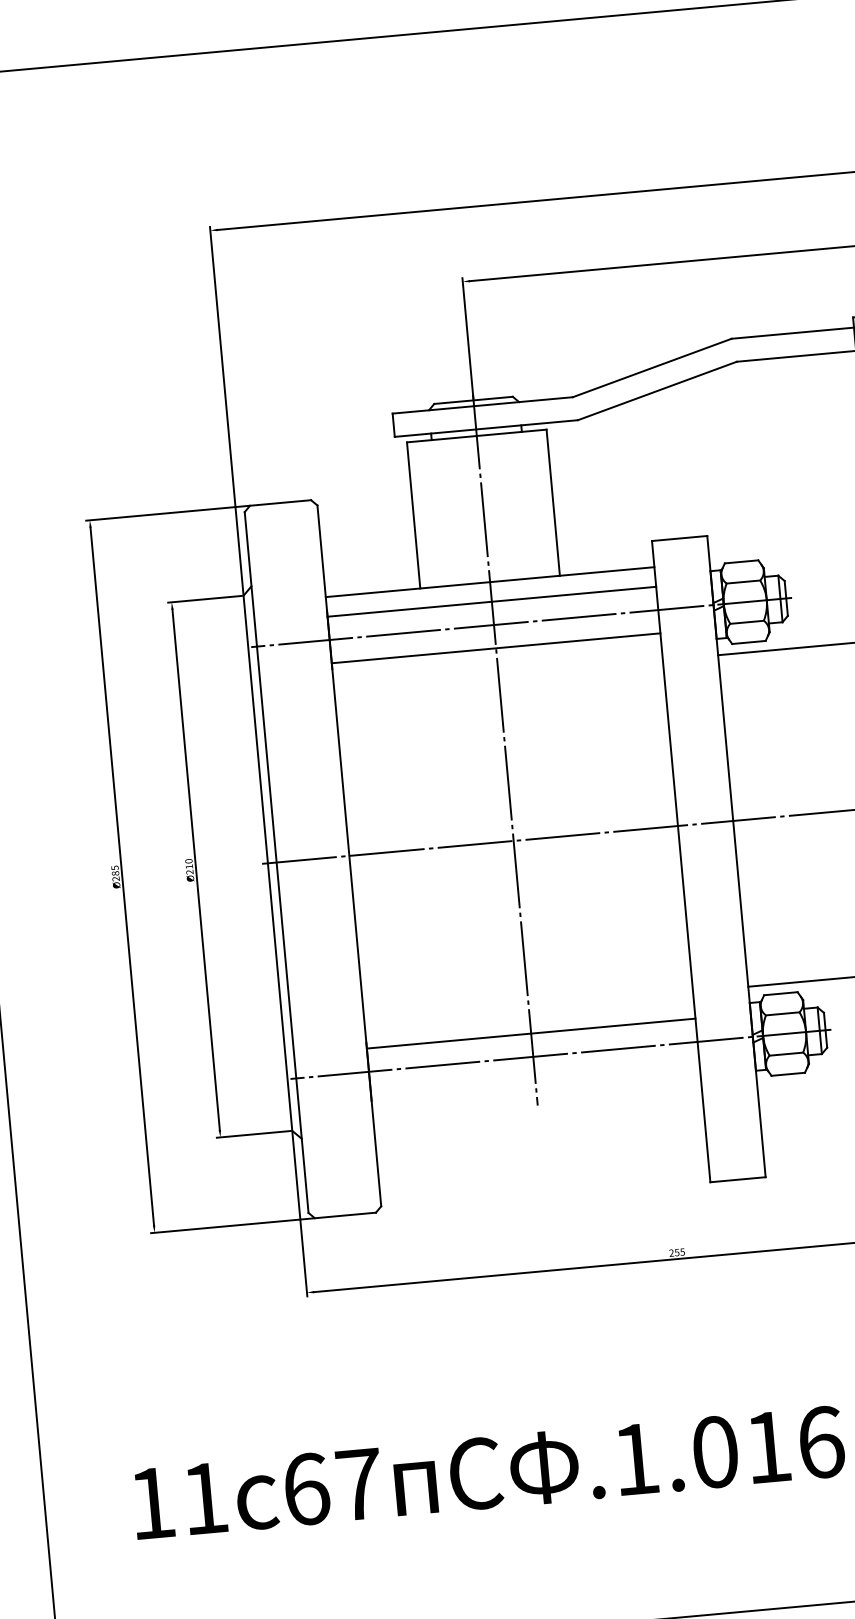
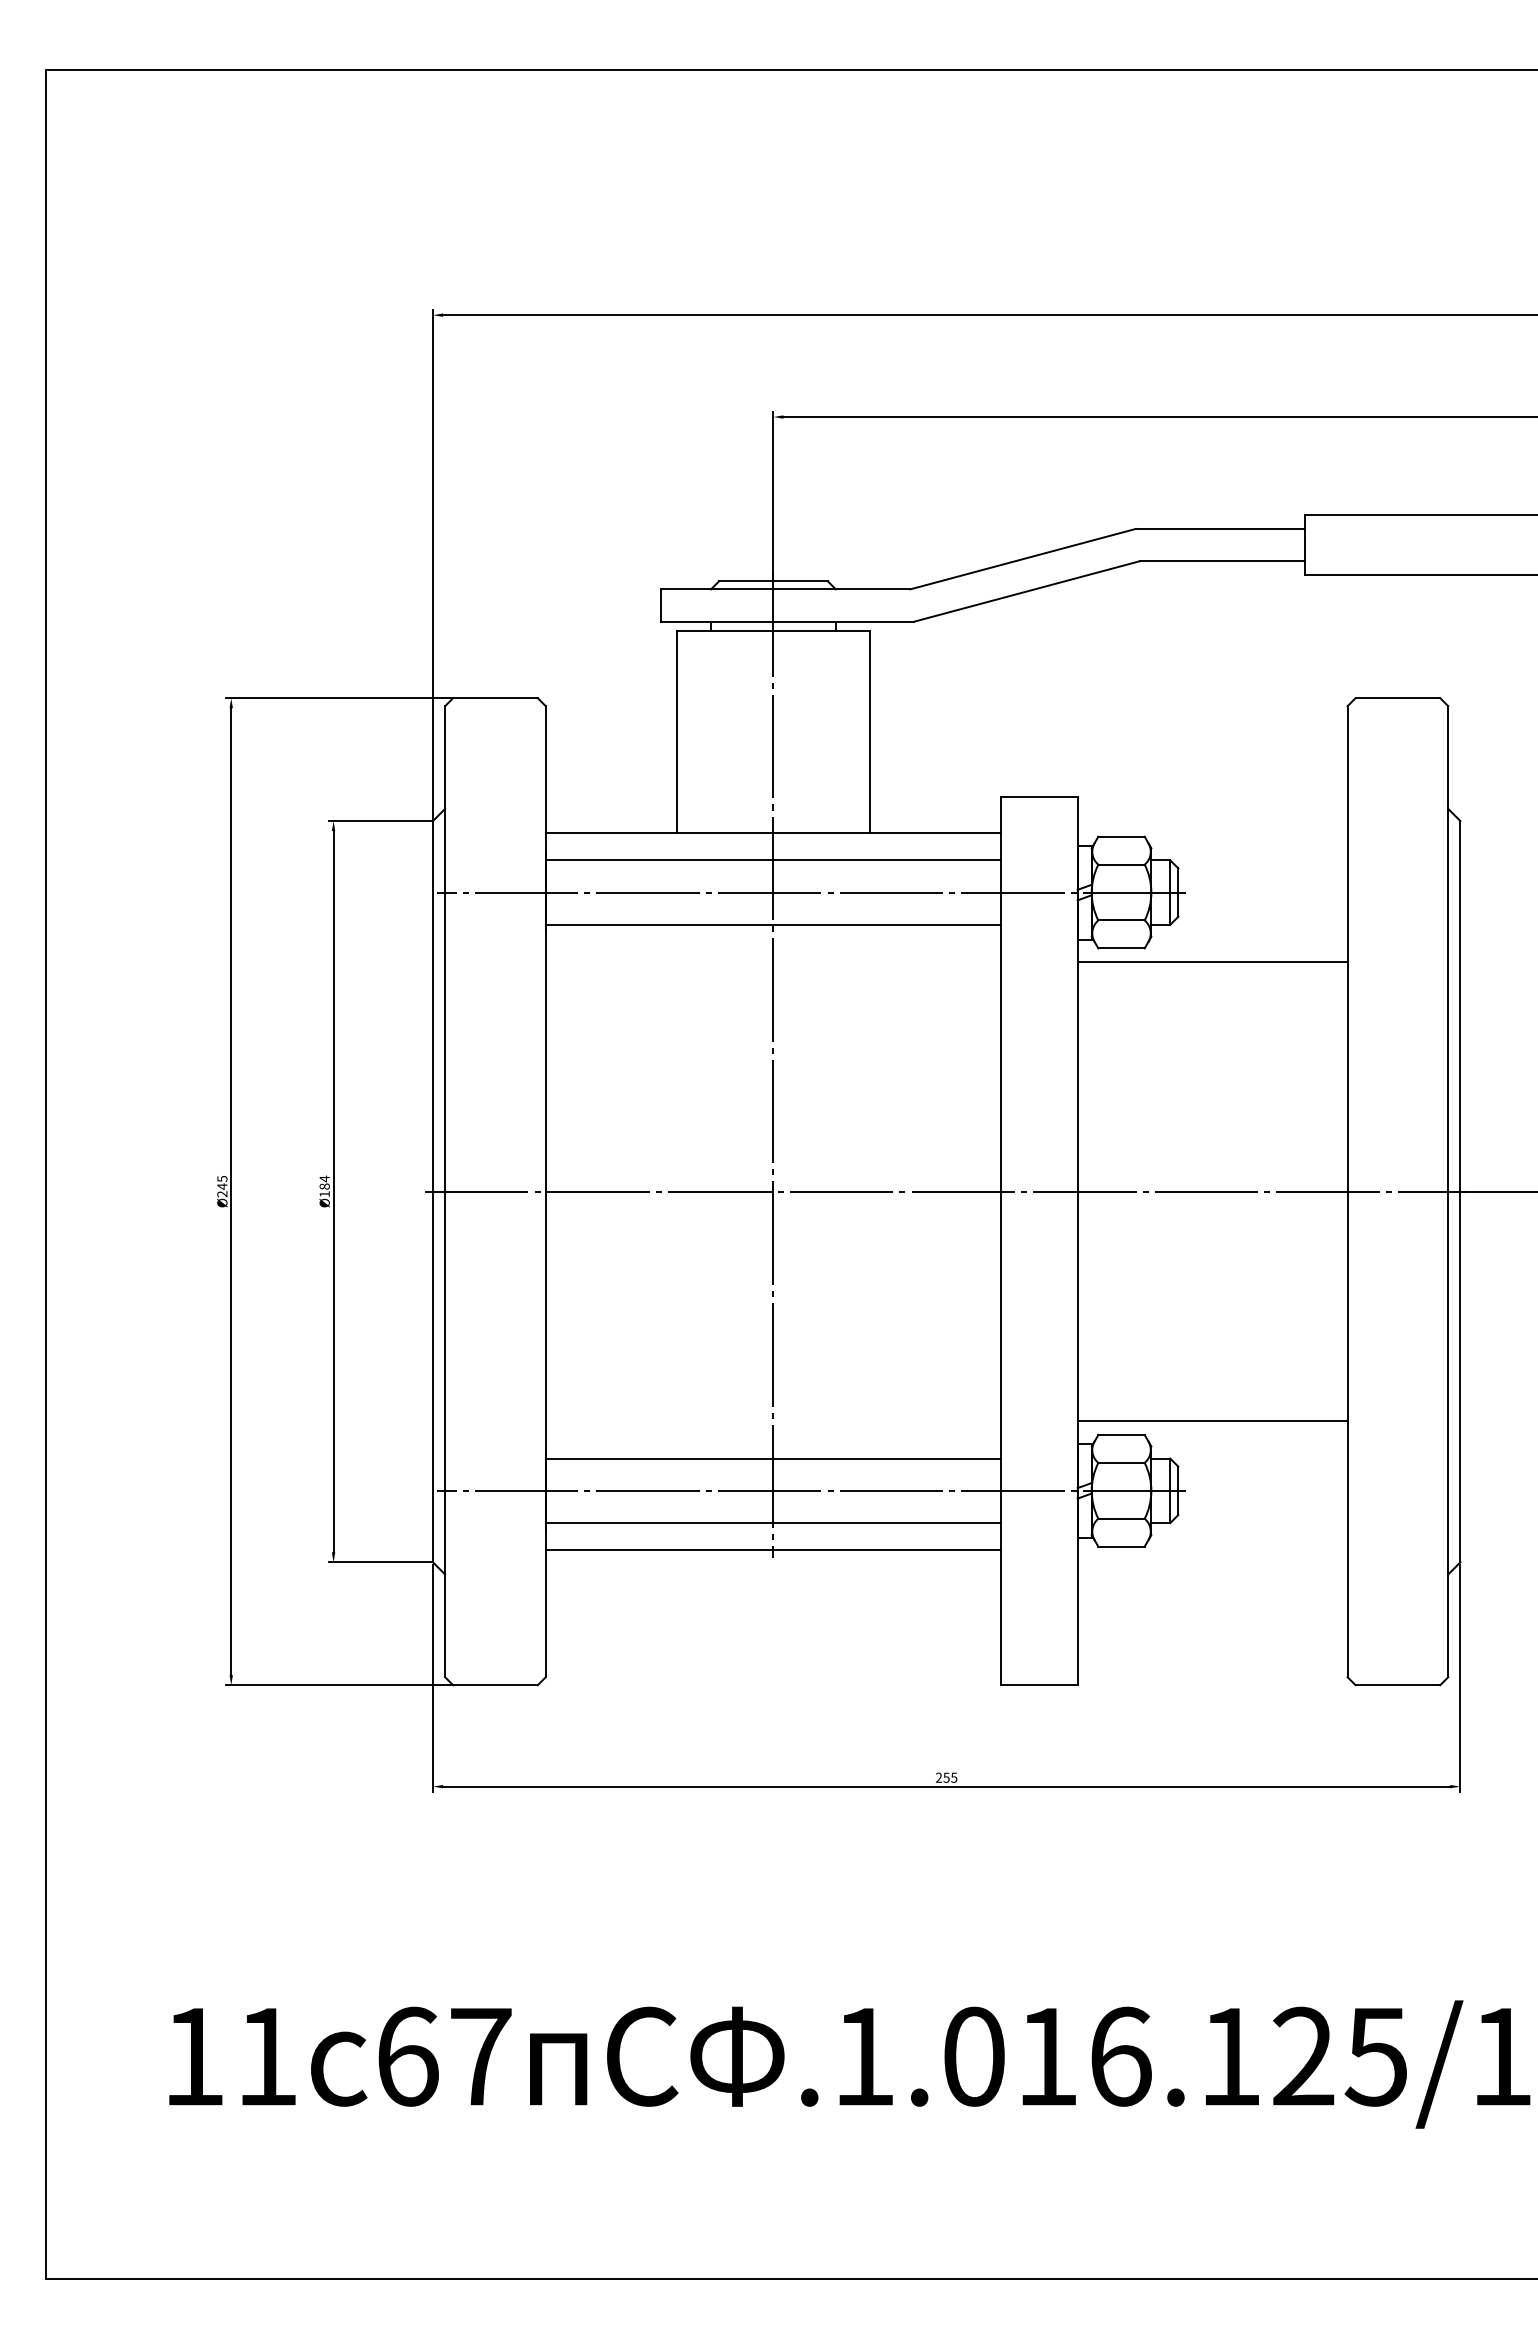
text: (189, 866) -> (324, 1186), Ø210 -> Ø184
text: (115, 873) -> (222, 1186), Ø285 -> Ø245
line: (535, 1080) -> (773, 1523), added
line: (537, 1099) -> (773, 1550), added

